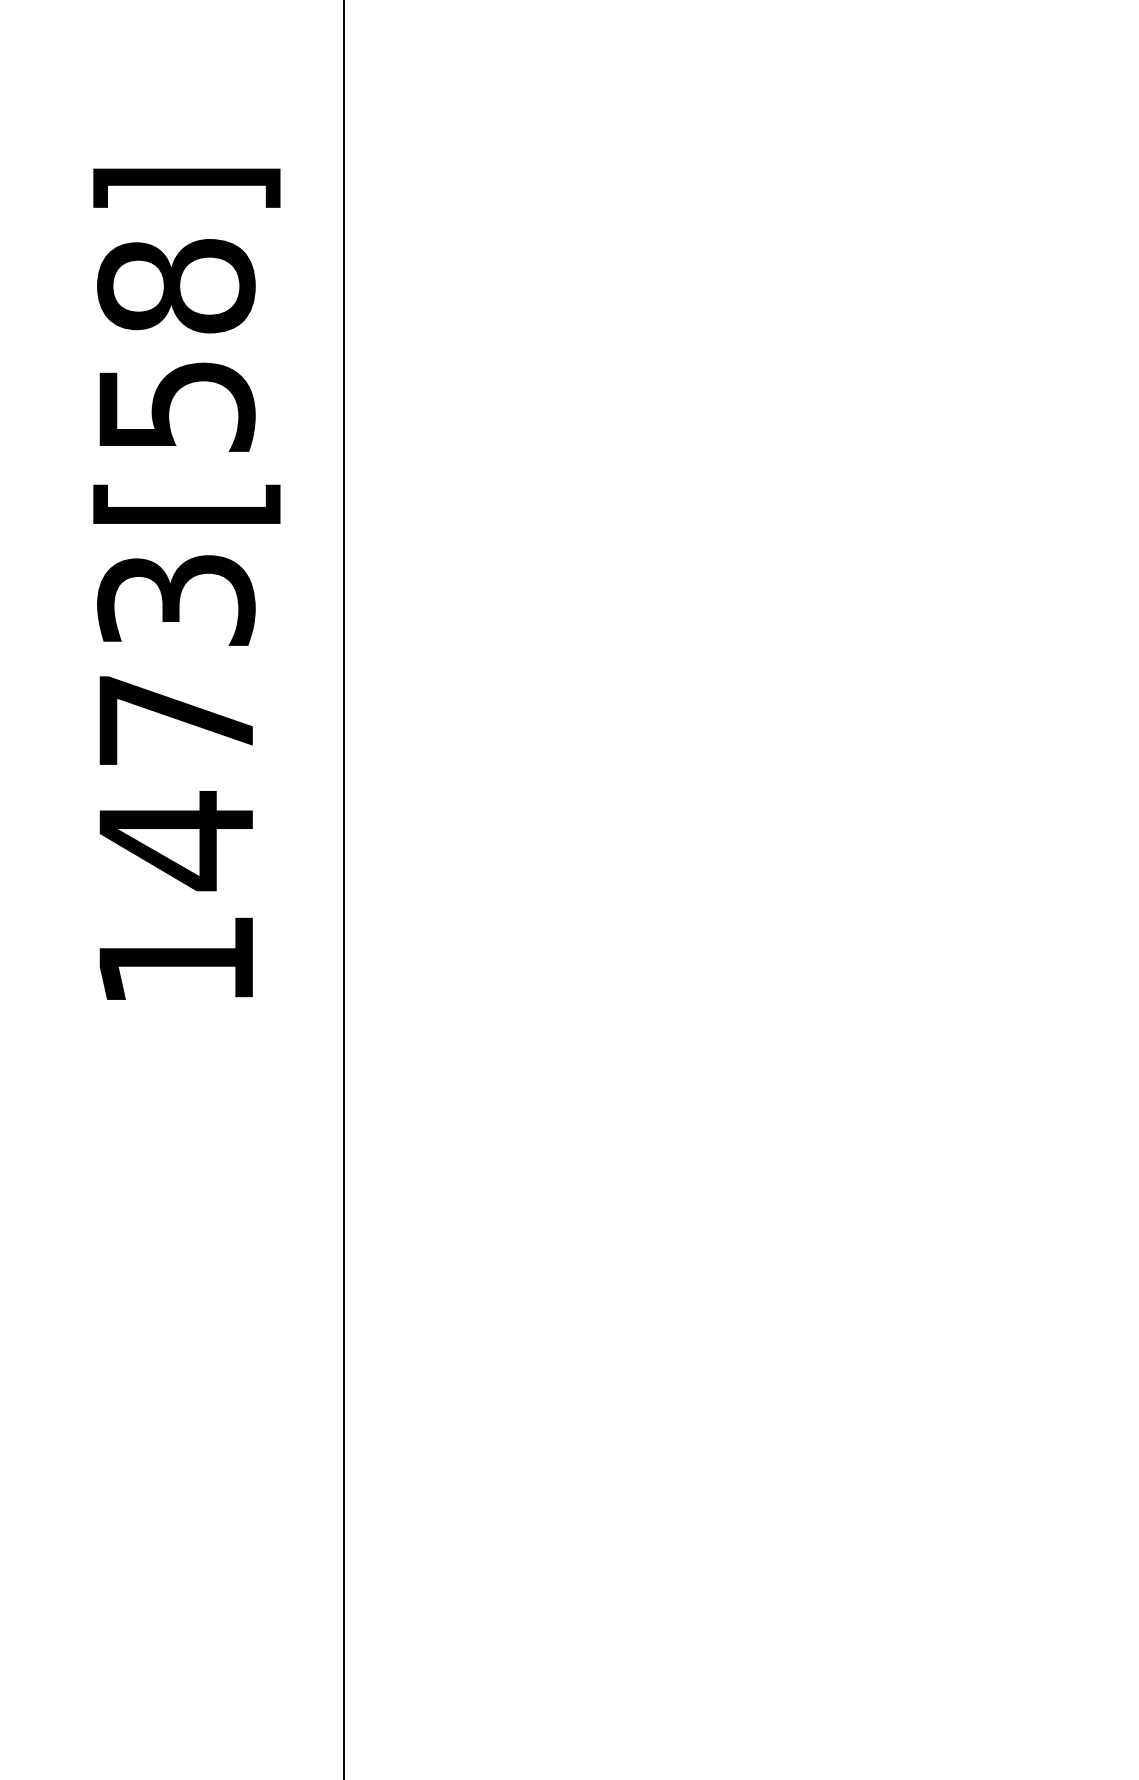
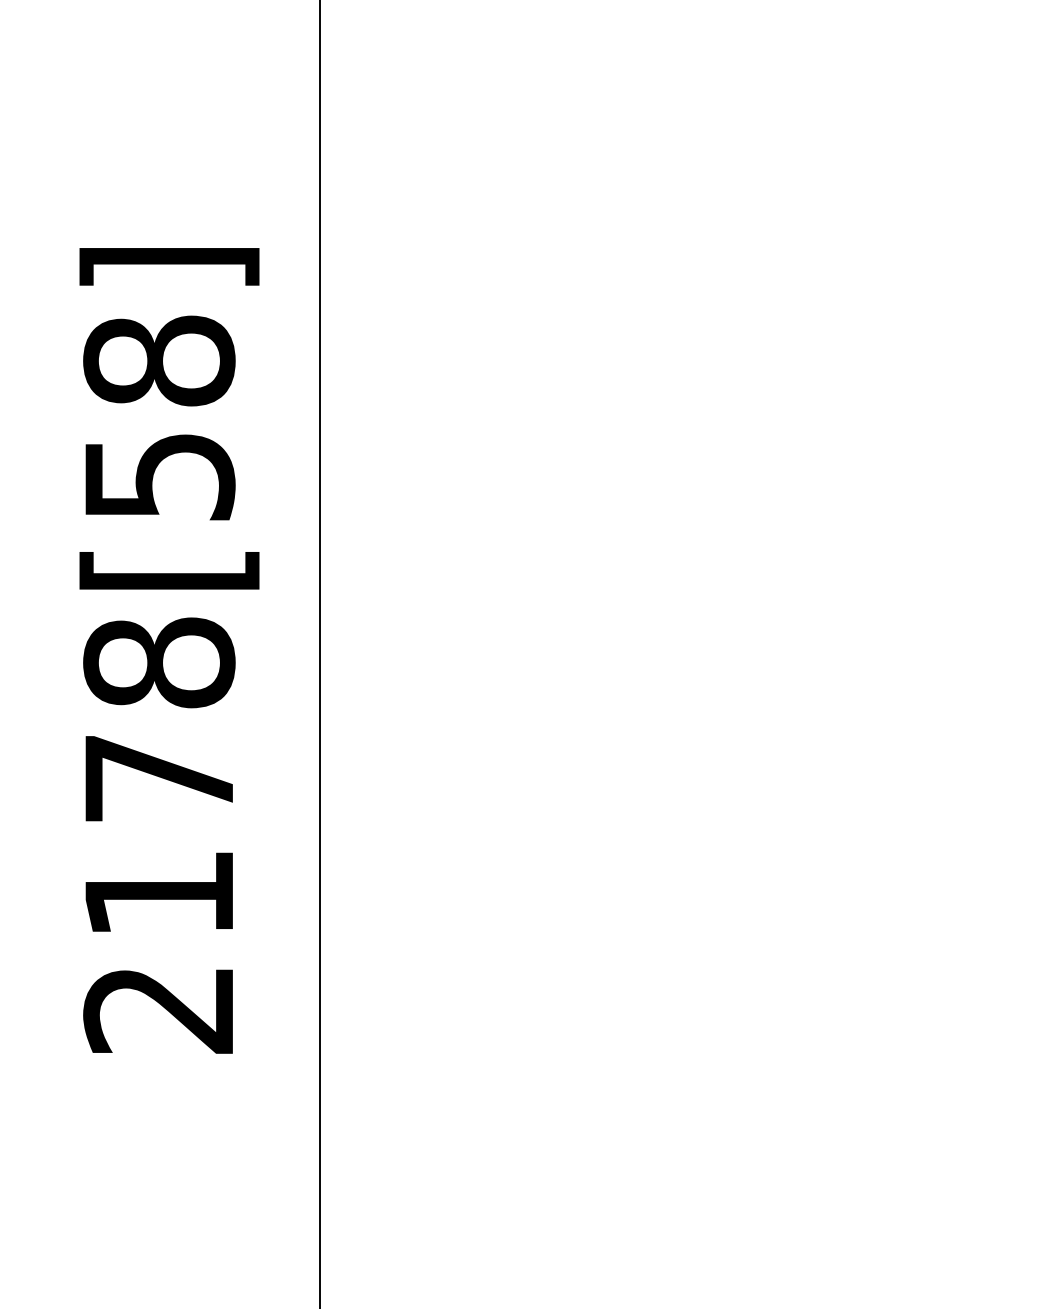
text: (176, 779) -> (159, 835), 1473[58] -> 2178[58]

